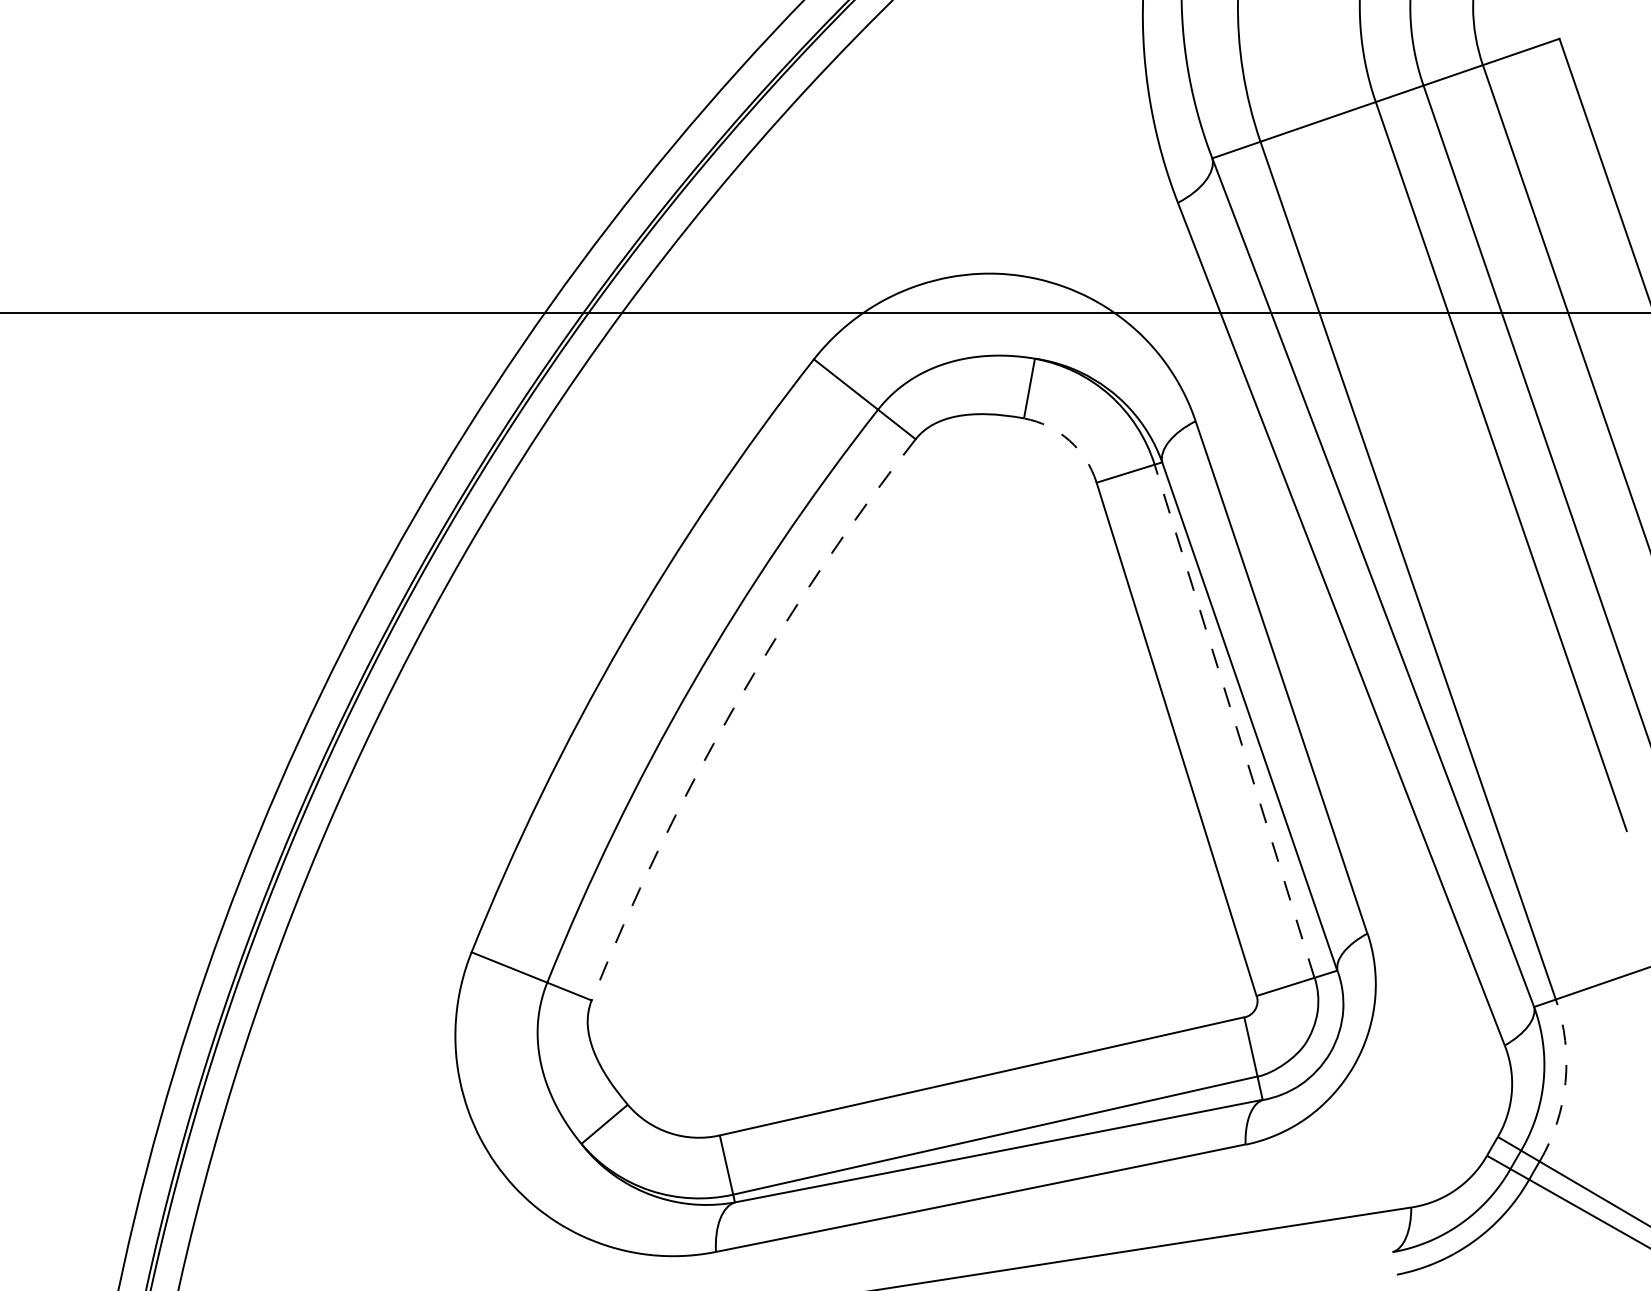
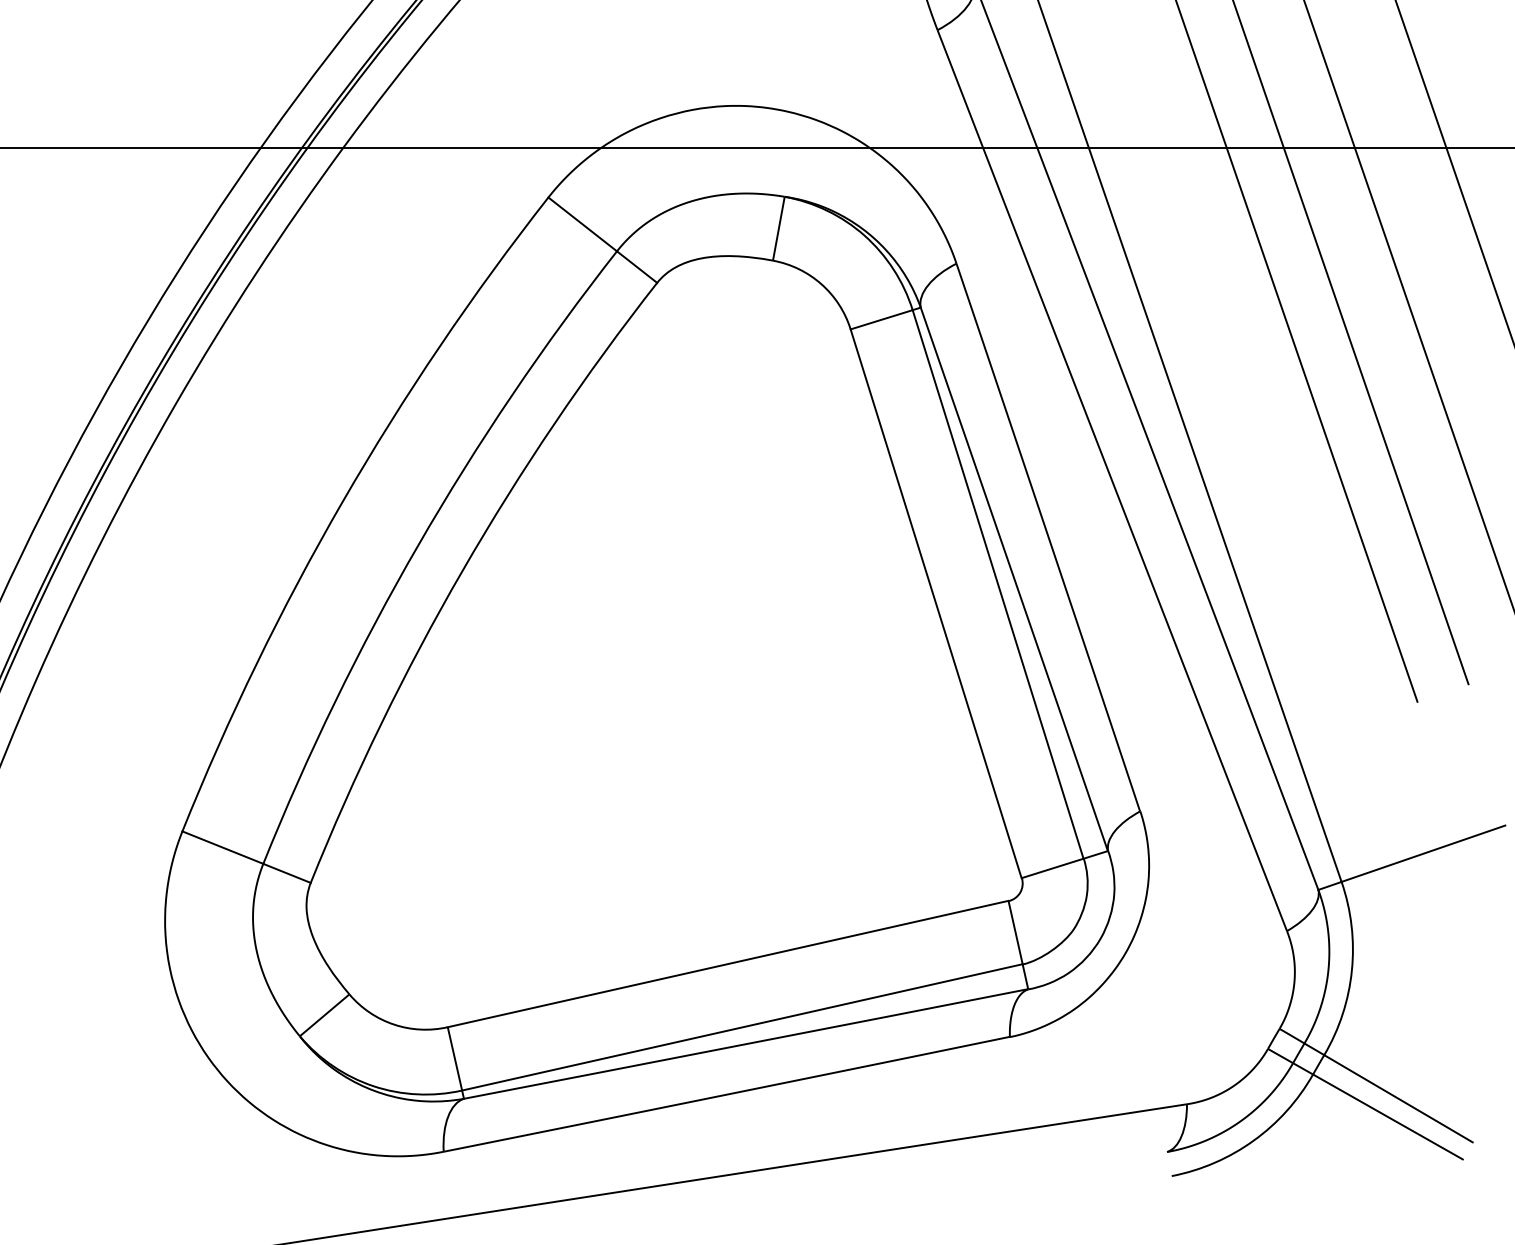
arc: (1069, 440) -> (821, 284), dashed -> solid
arc: (733, 708) -> (462, 570), dashed -> solid
line: (1234, 721) -> (998, 584), dashed -> solid
arc: (1565, 1082) -> (1351, 970), dashed -> solid

